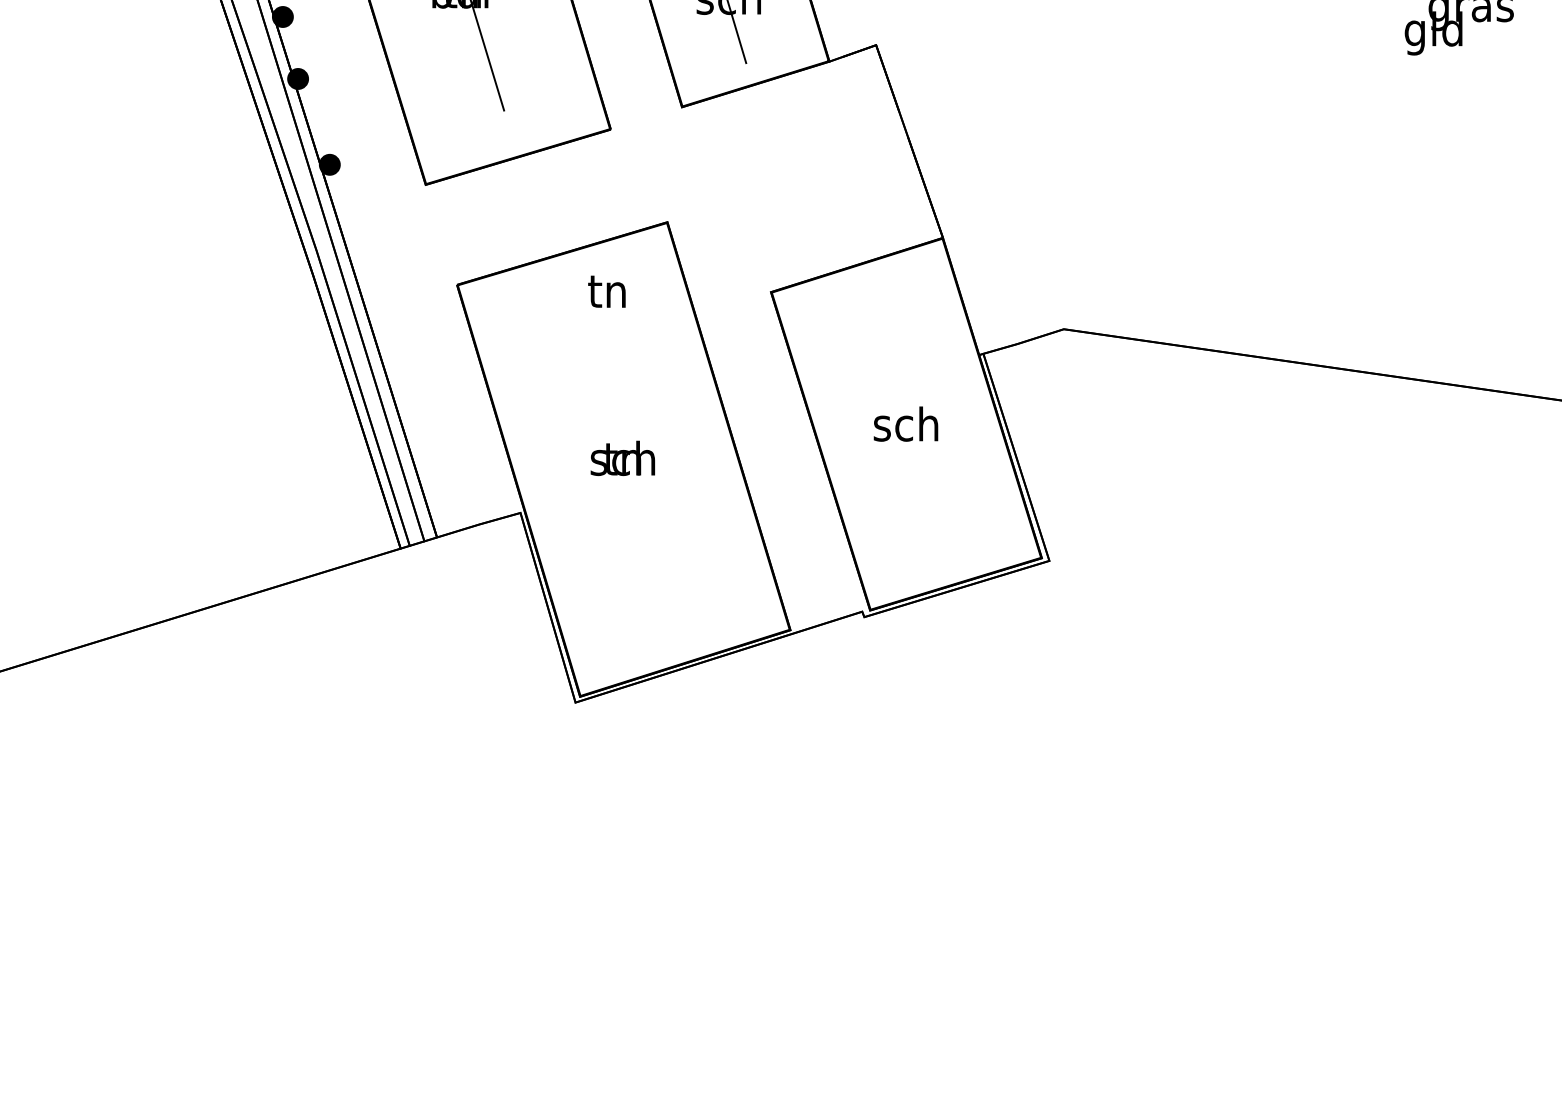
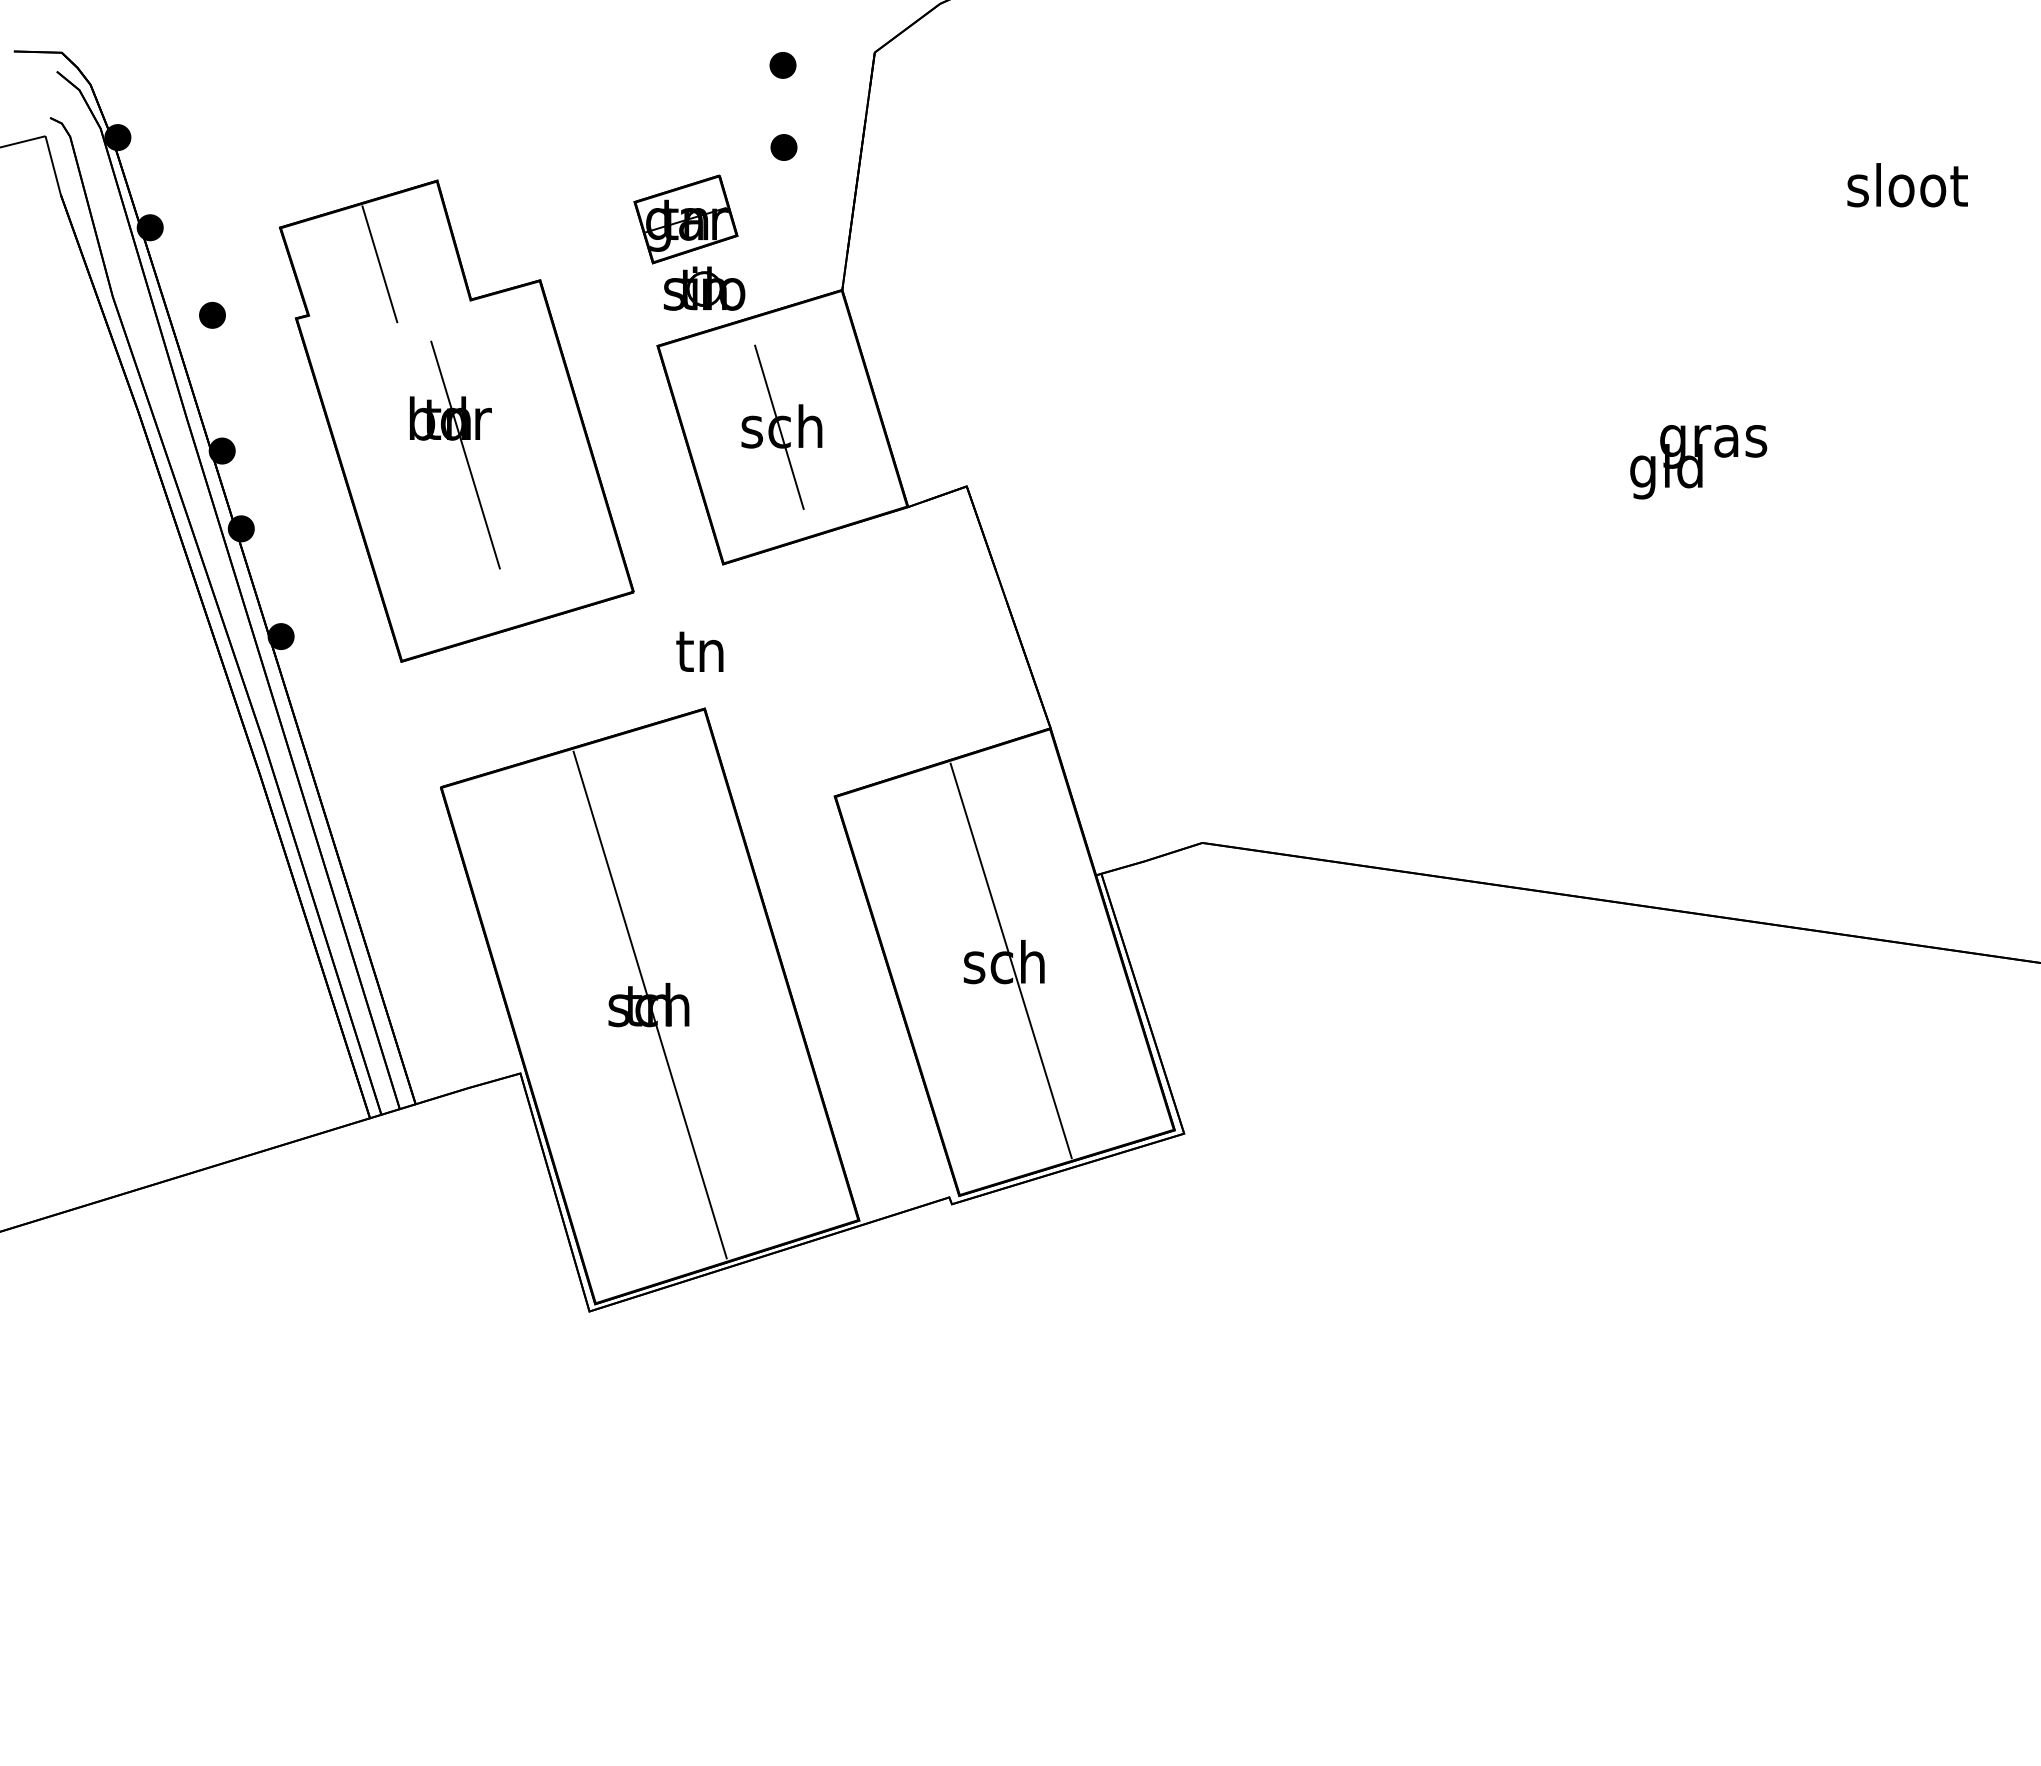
text: (606, 291) -> (699, 651), moved
line: (910, 422) -> (1010, 960), added
line: (623, 457) -> (649, 1004), added

